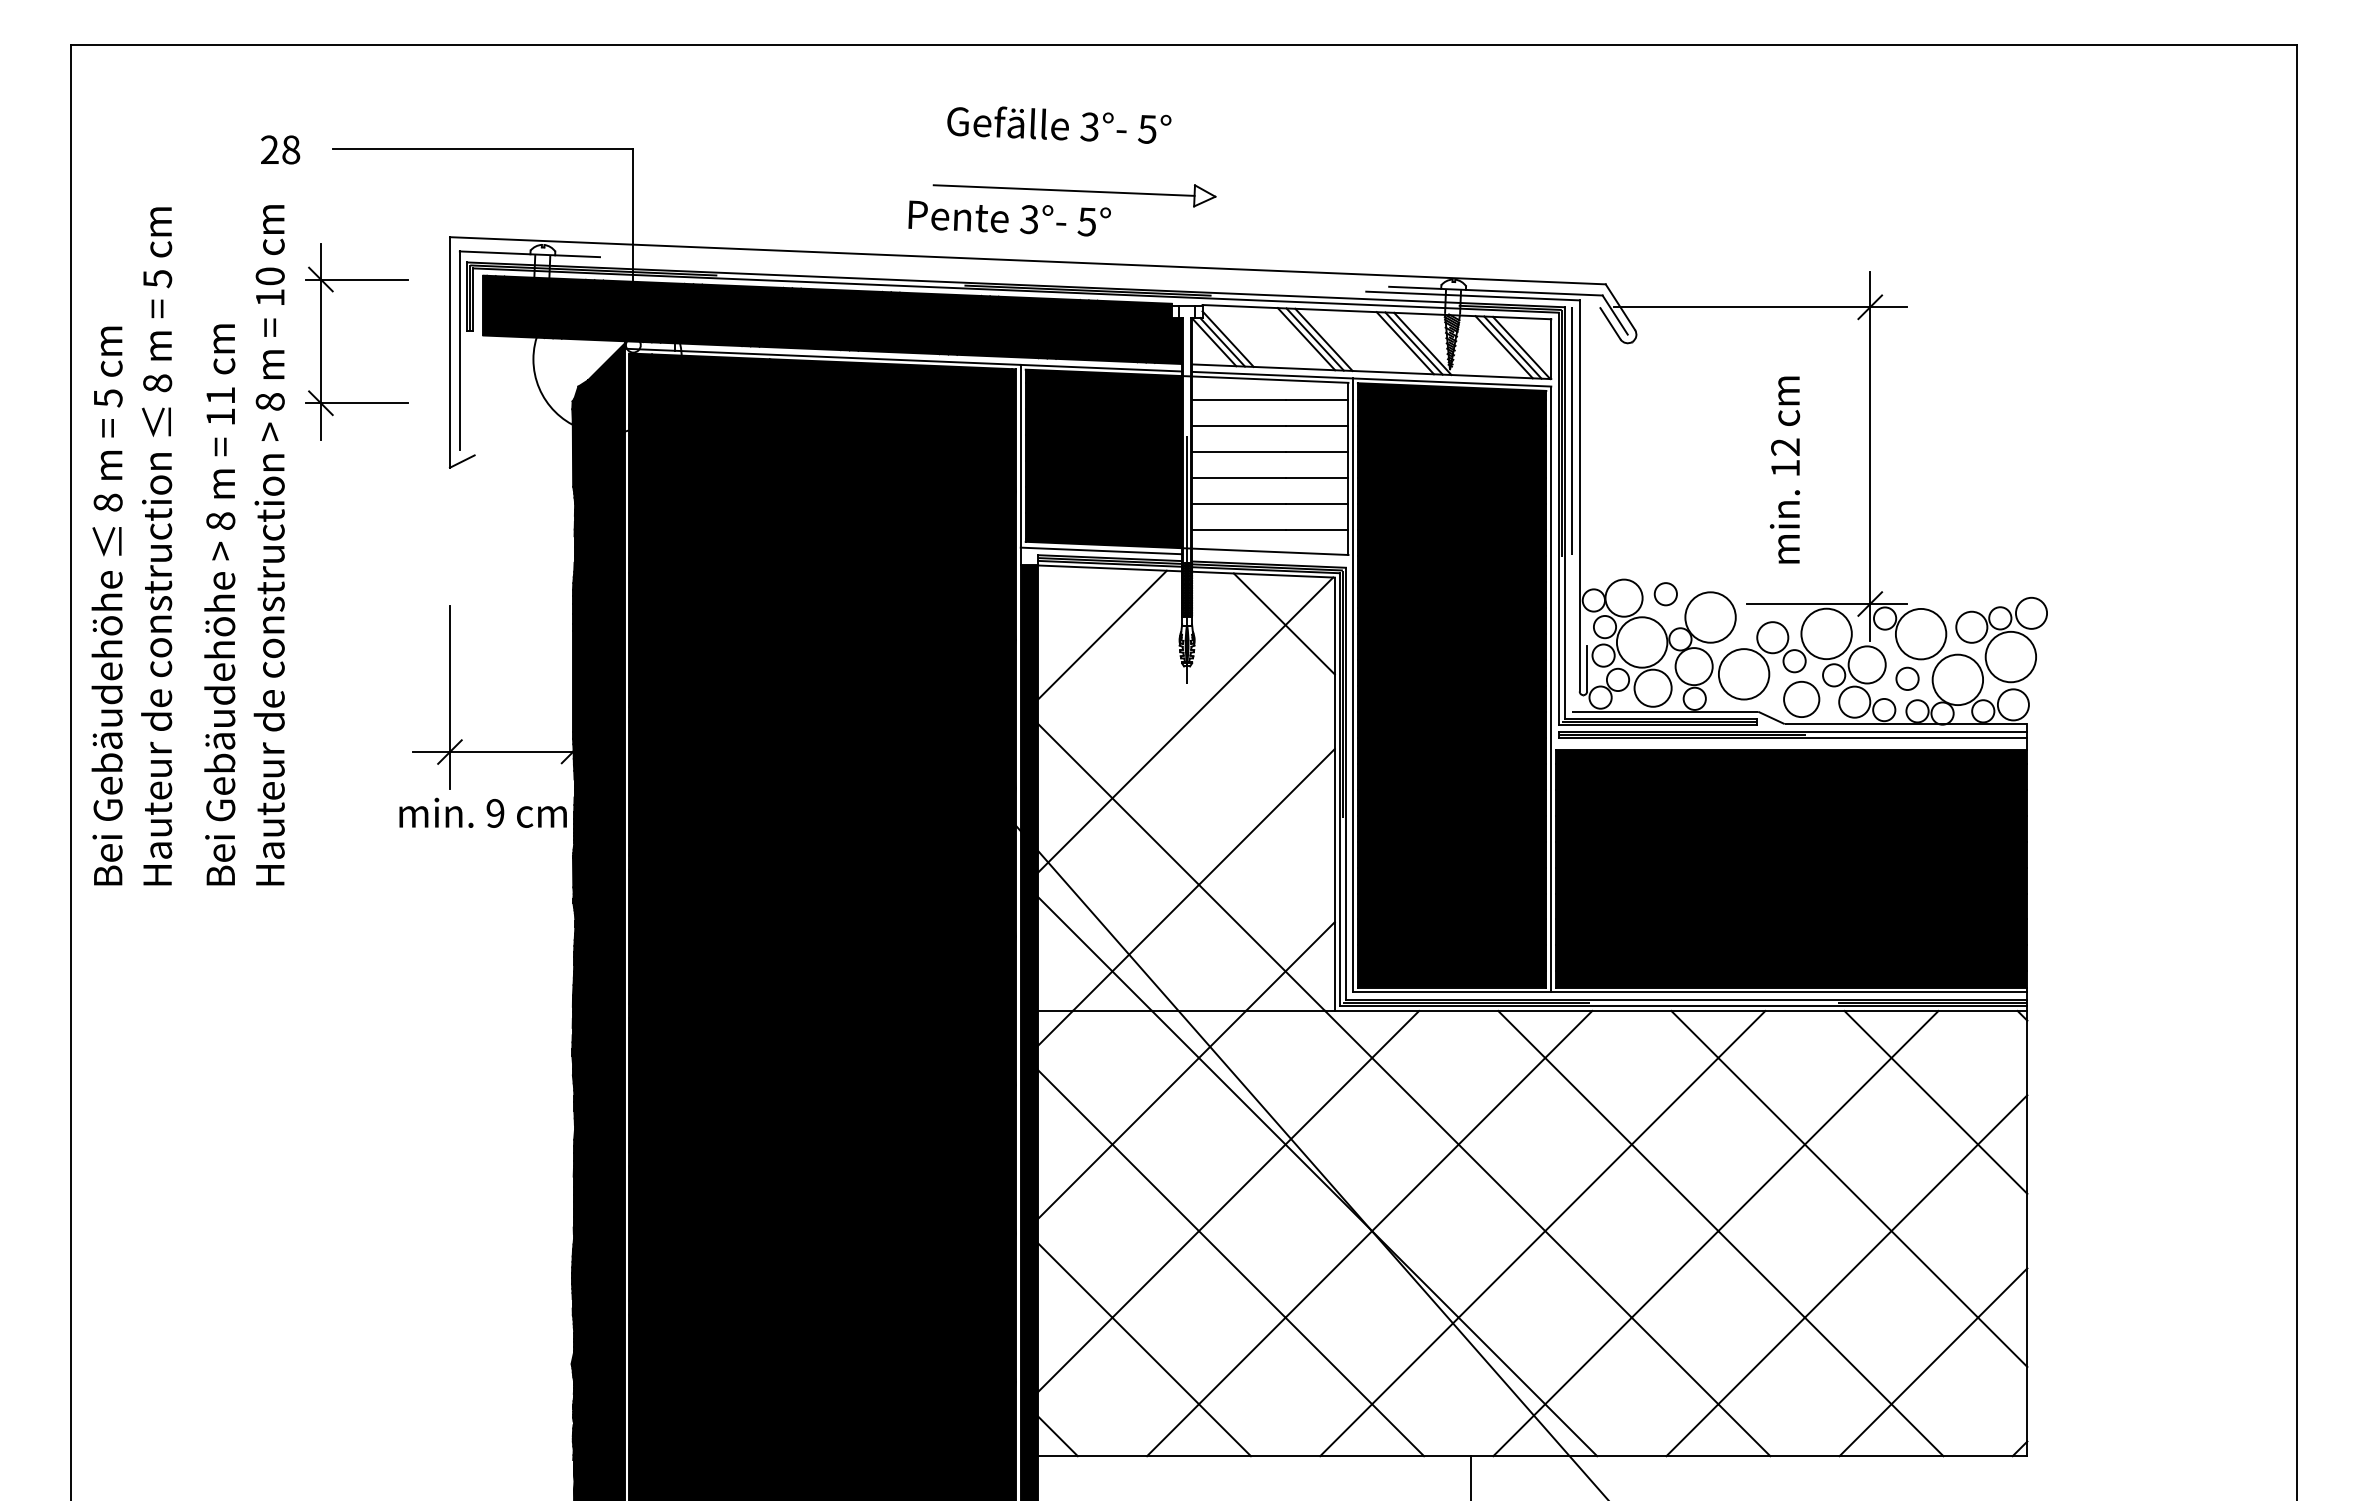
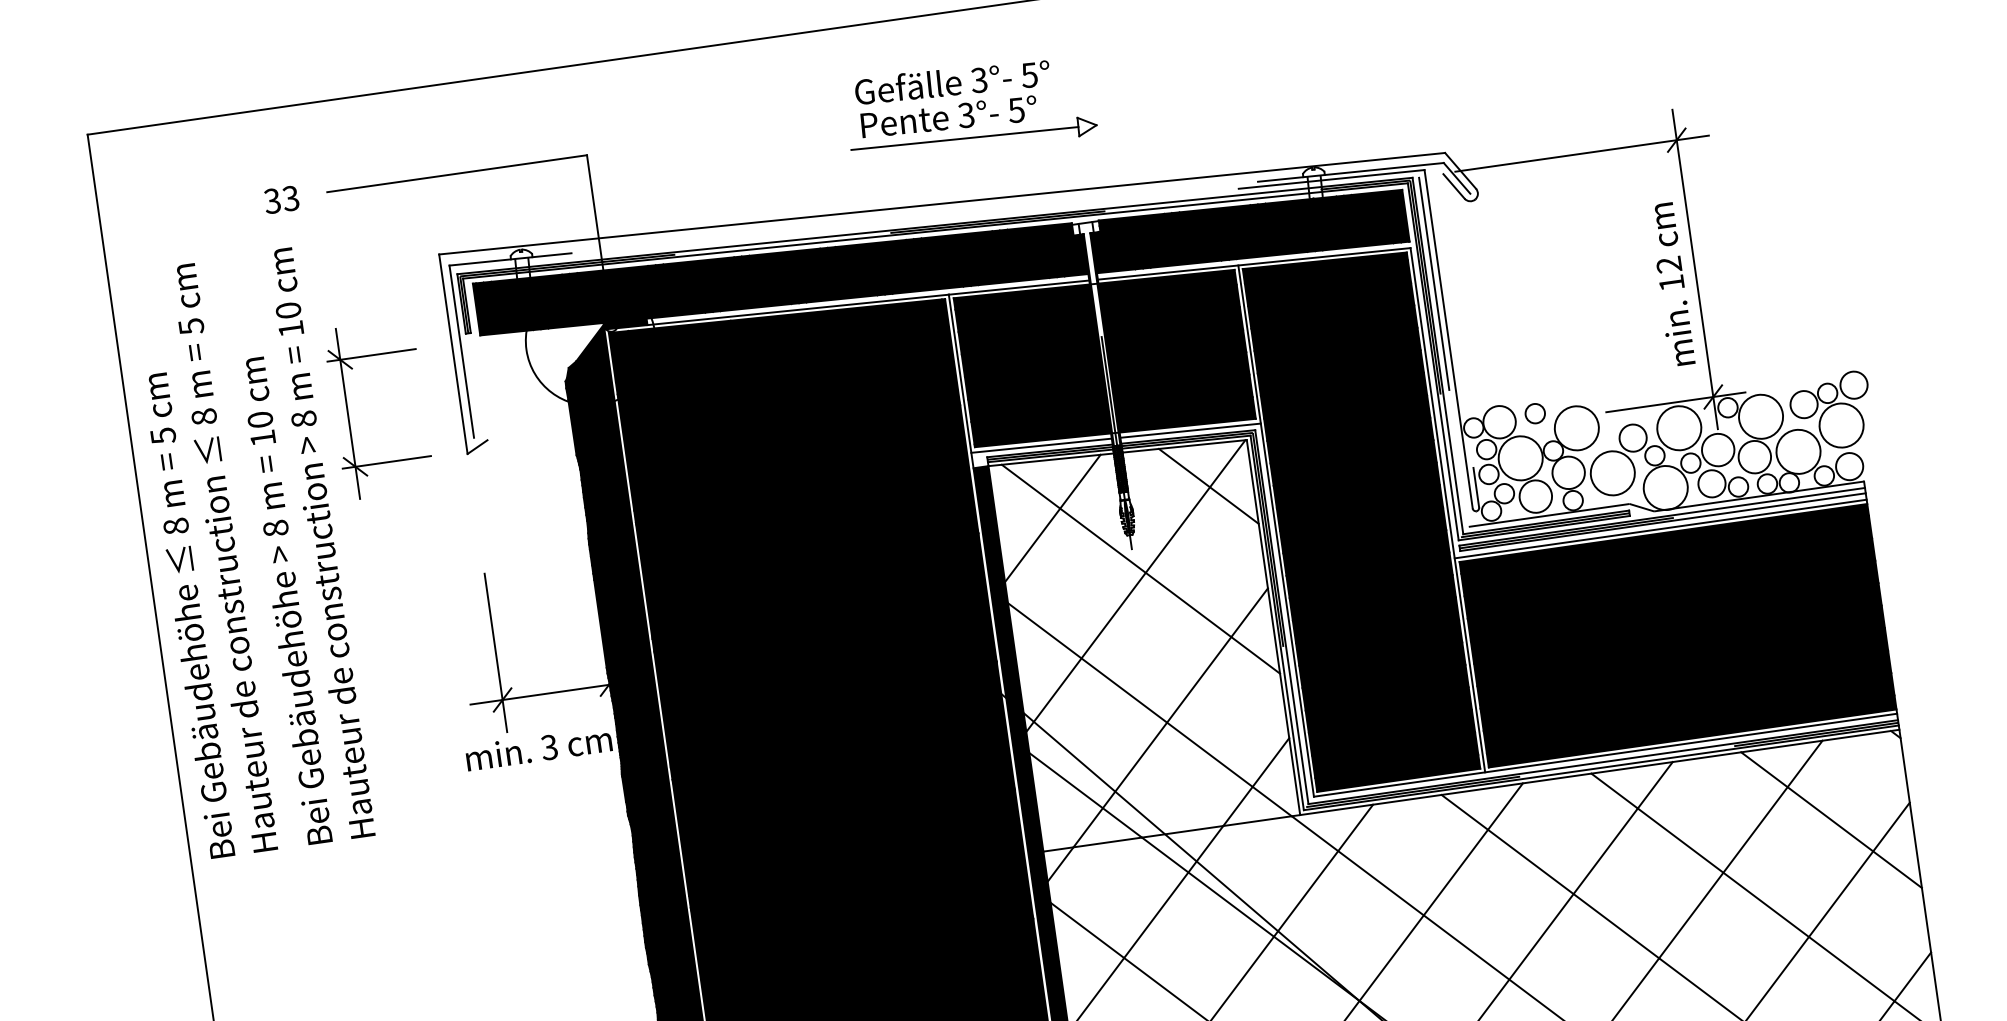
text: (280, 149) -> (281, 199), 28 -> 33
text: (1009, 218) -> (948, 116), moved
part: (321, 341) -> (348, 413), moved
fill: (1371, 342) -> (1249, 232), added
fill: (649, 345) -> (625, 323), added
text: (220, 395) -> (260, 419), 11 -> 10
fill: (1270, 465) -> (1177, 350), added
text: (1785, 469) -> (1671, 284), moved
line: (1272, 557) -> (1190, 430), added
circle: (1907, 678) -> (1754, 456), size x1.67
circle: (1801, 699) -> (1665, 488), size x1.43
line: (1193, 706) -> (1140, 569), added
line: (1789, 745) -> (1660, 529), added
text: (495, 813) -> (549, 747), 9 -> 3

